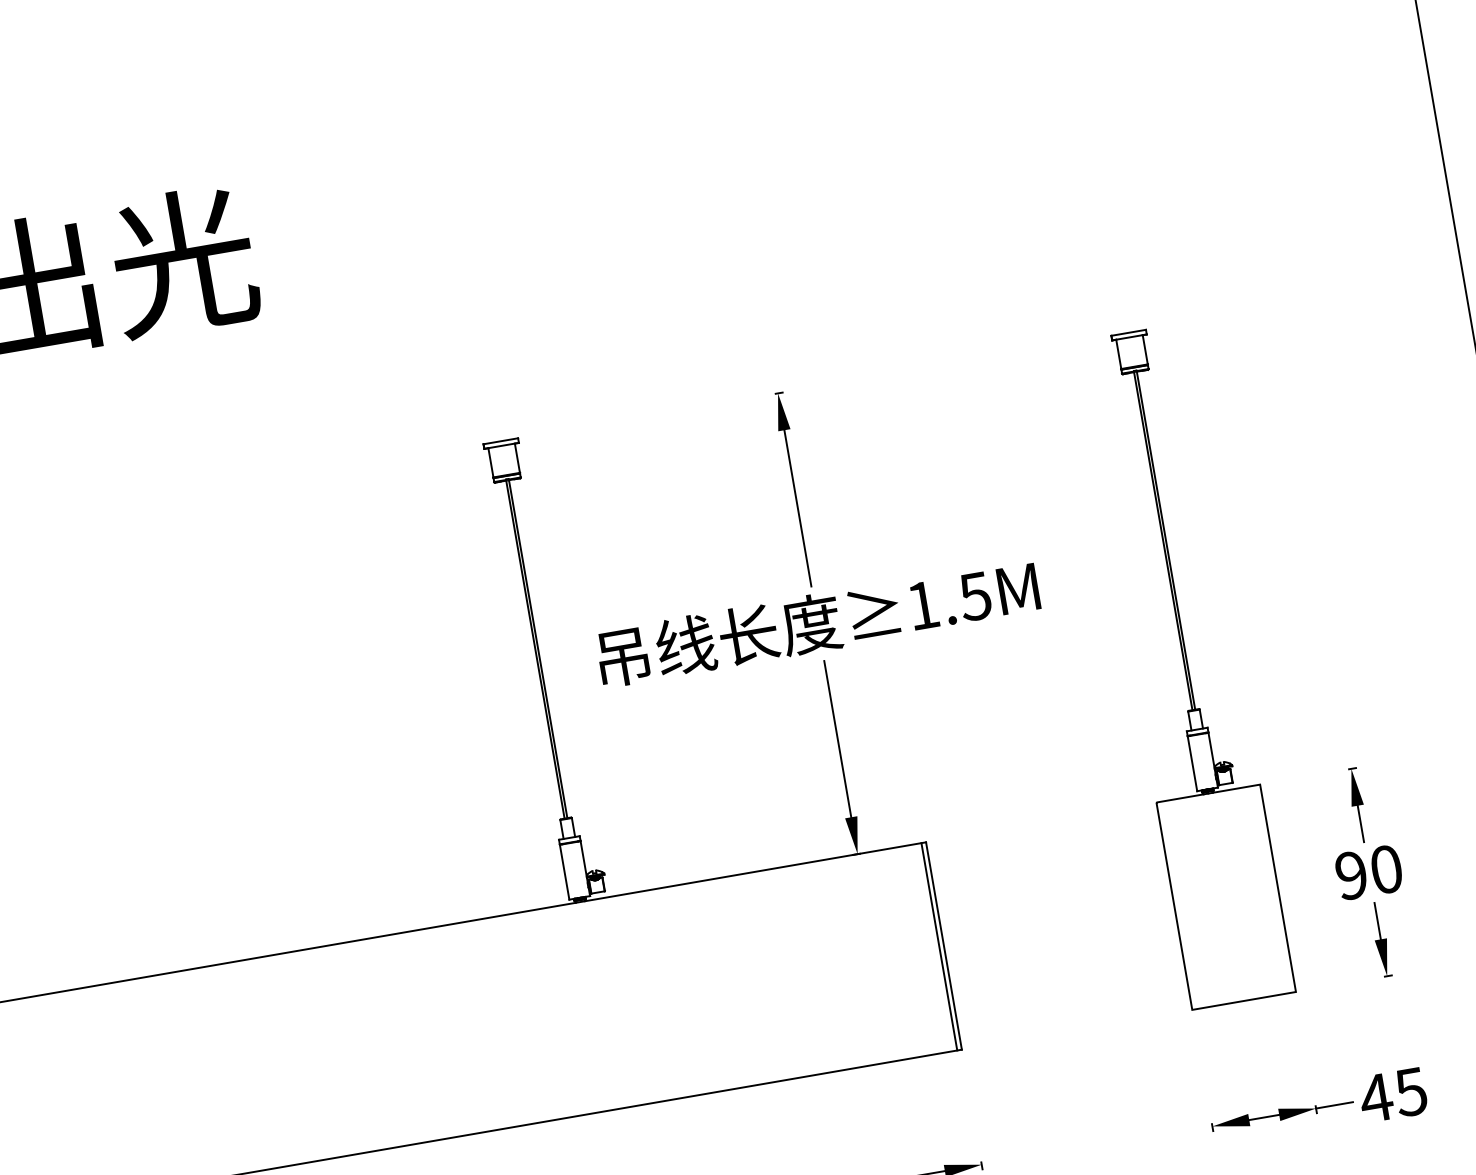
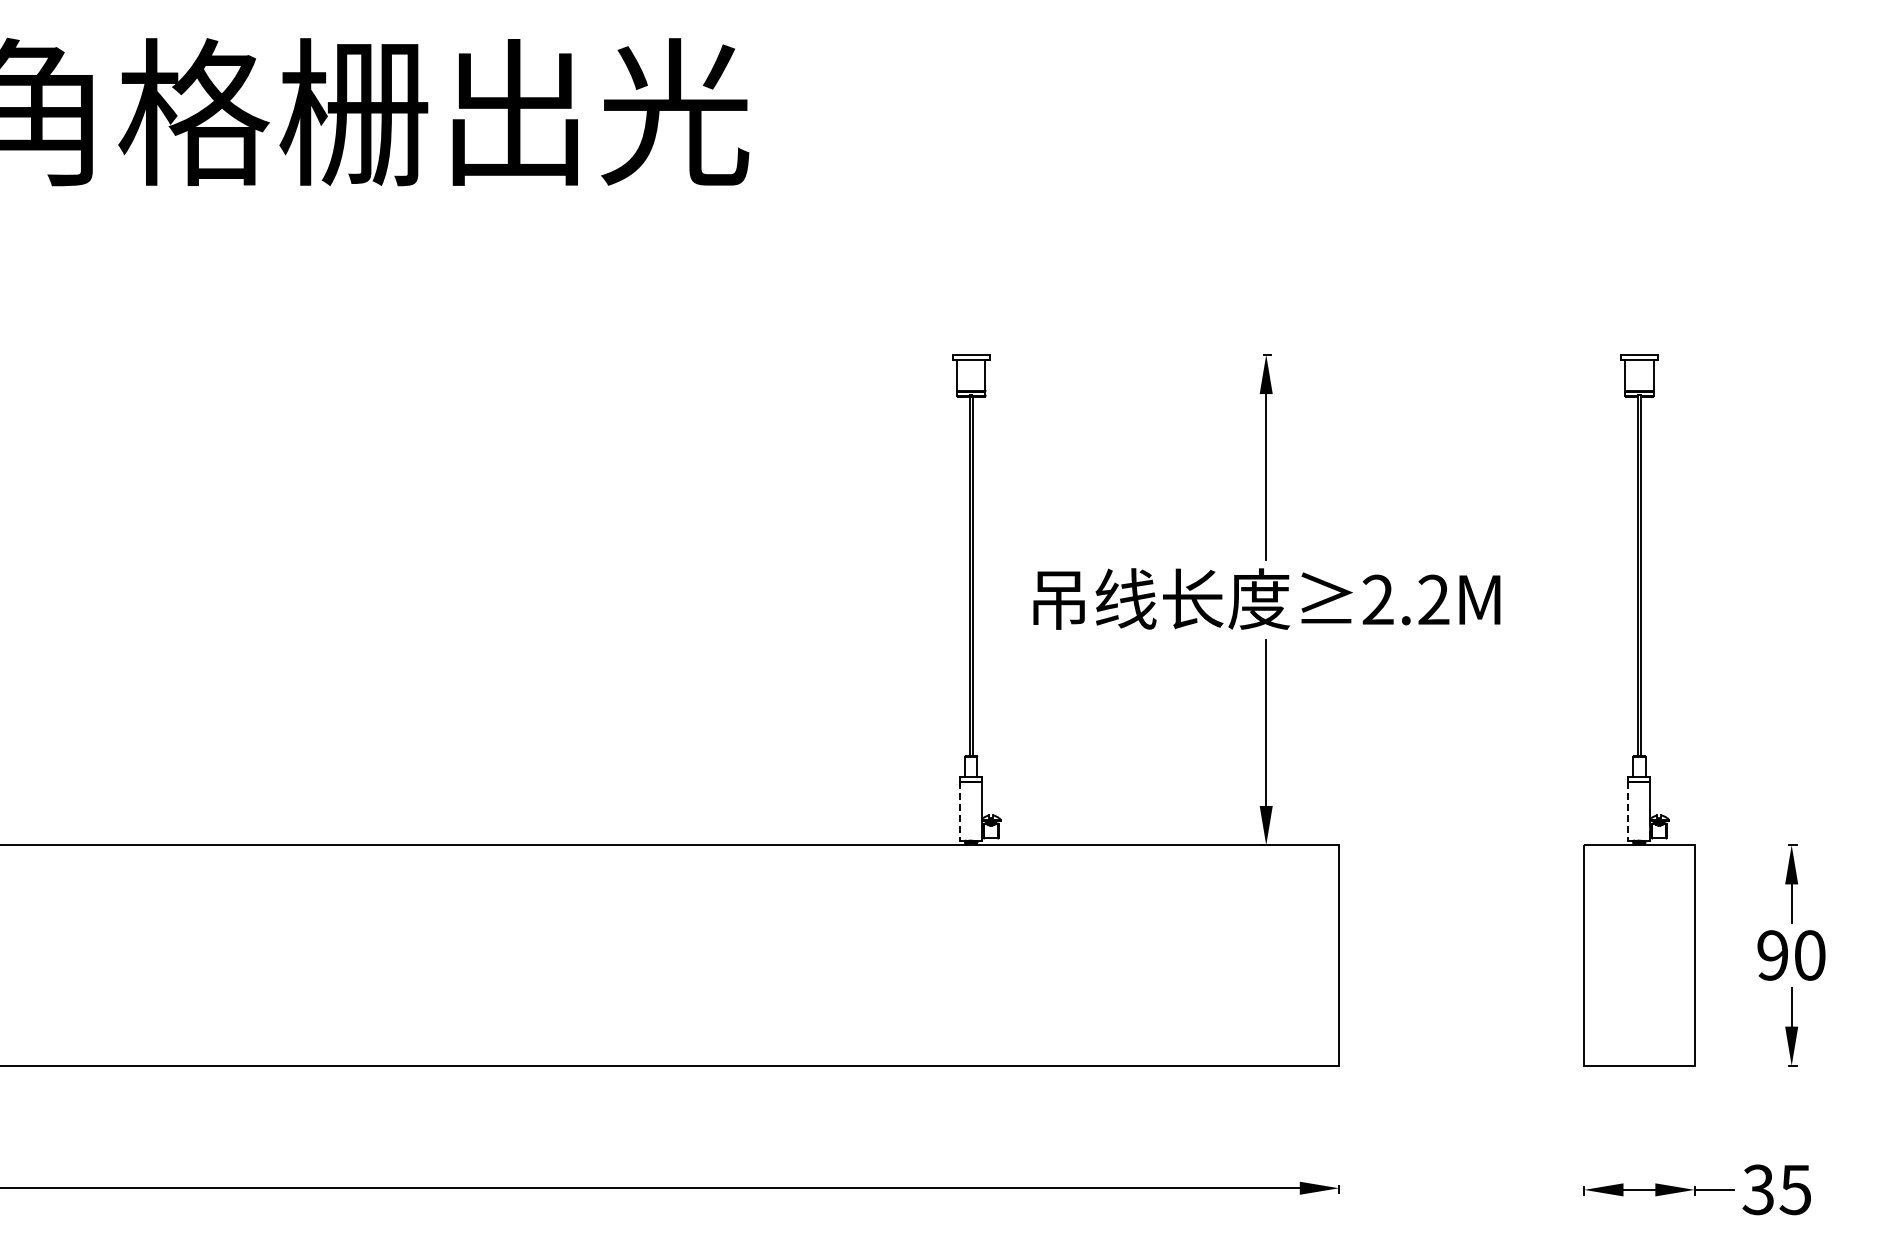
text: (948, 600) -> (1405, 599), 1.5M -> 2.2M
line: (1192, 764) -> (1628, 812), solid -> dashed
line: (565, 873) -> (960, 812), solid -> dashed
line: (939, 946) -> (1334, 955), removed
text: (1376, 1097) -> (1758, 1189), 45 -> 35

